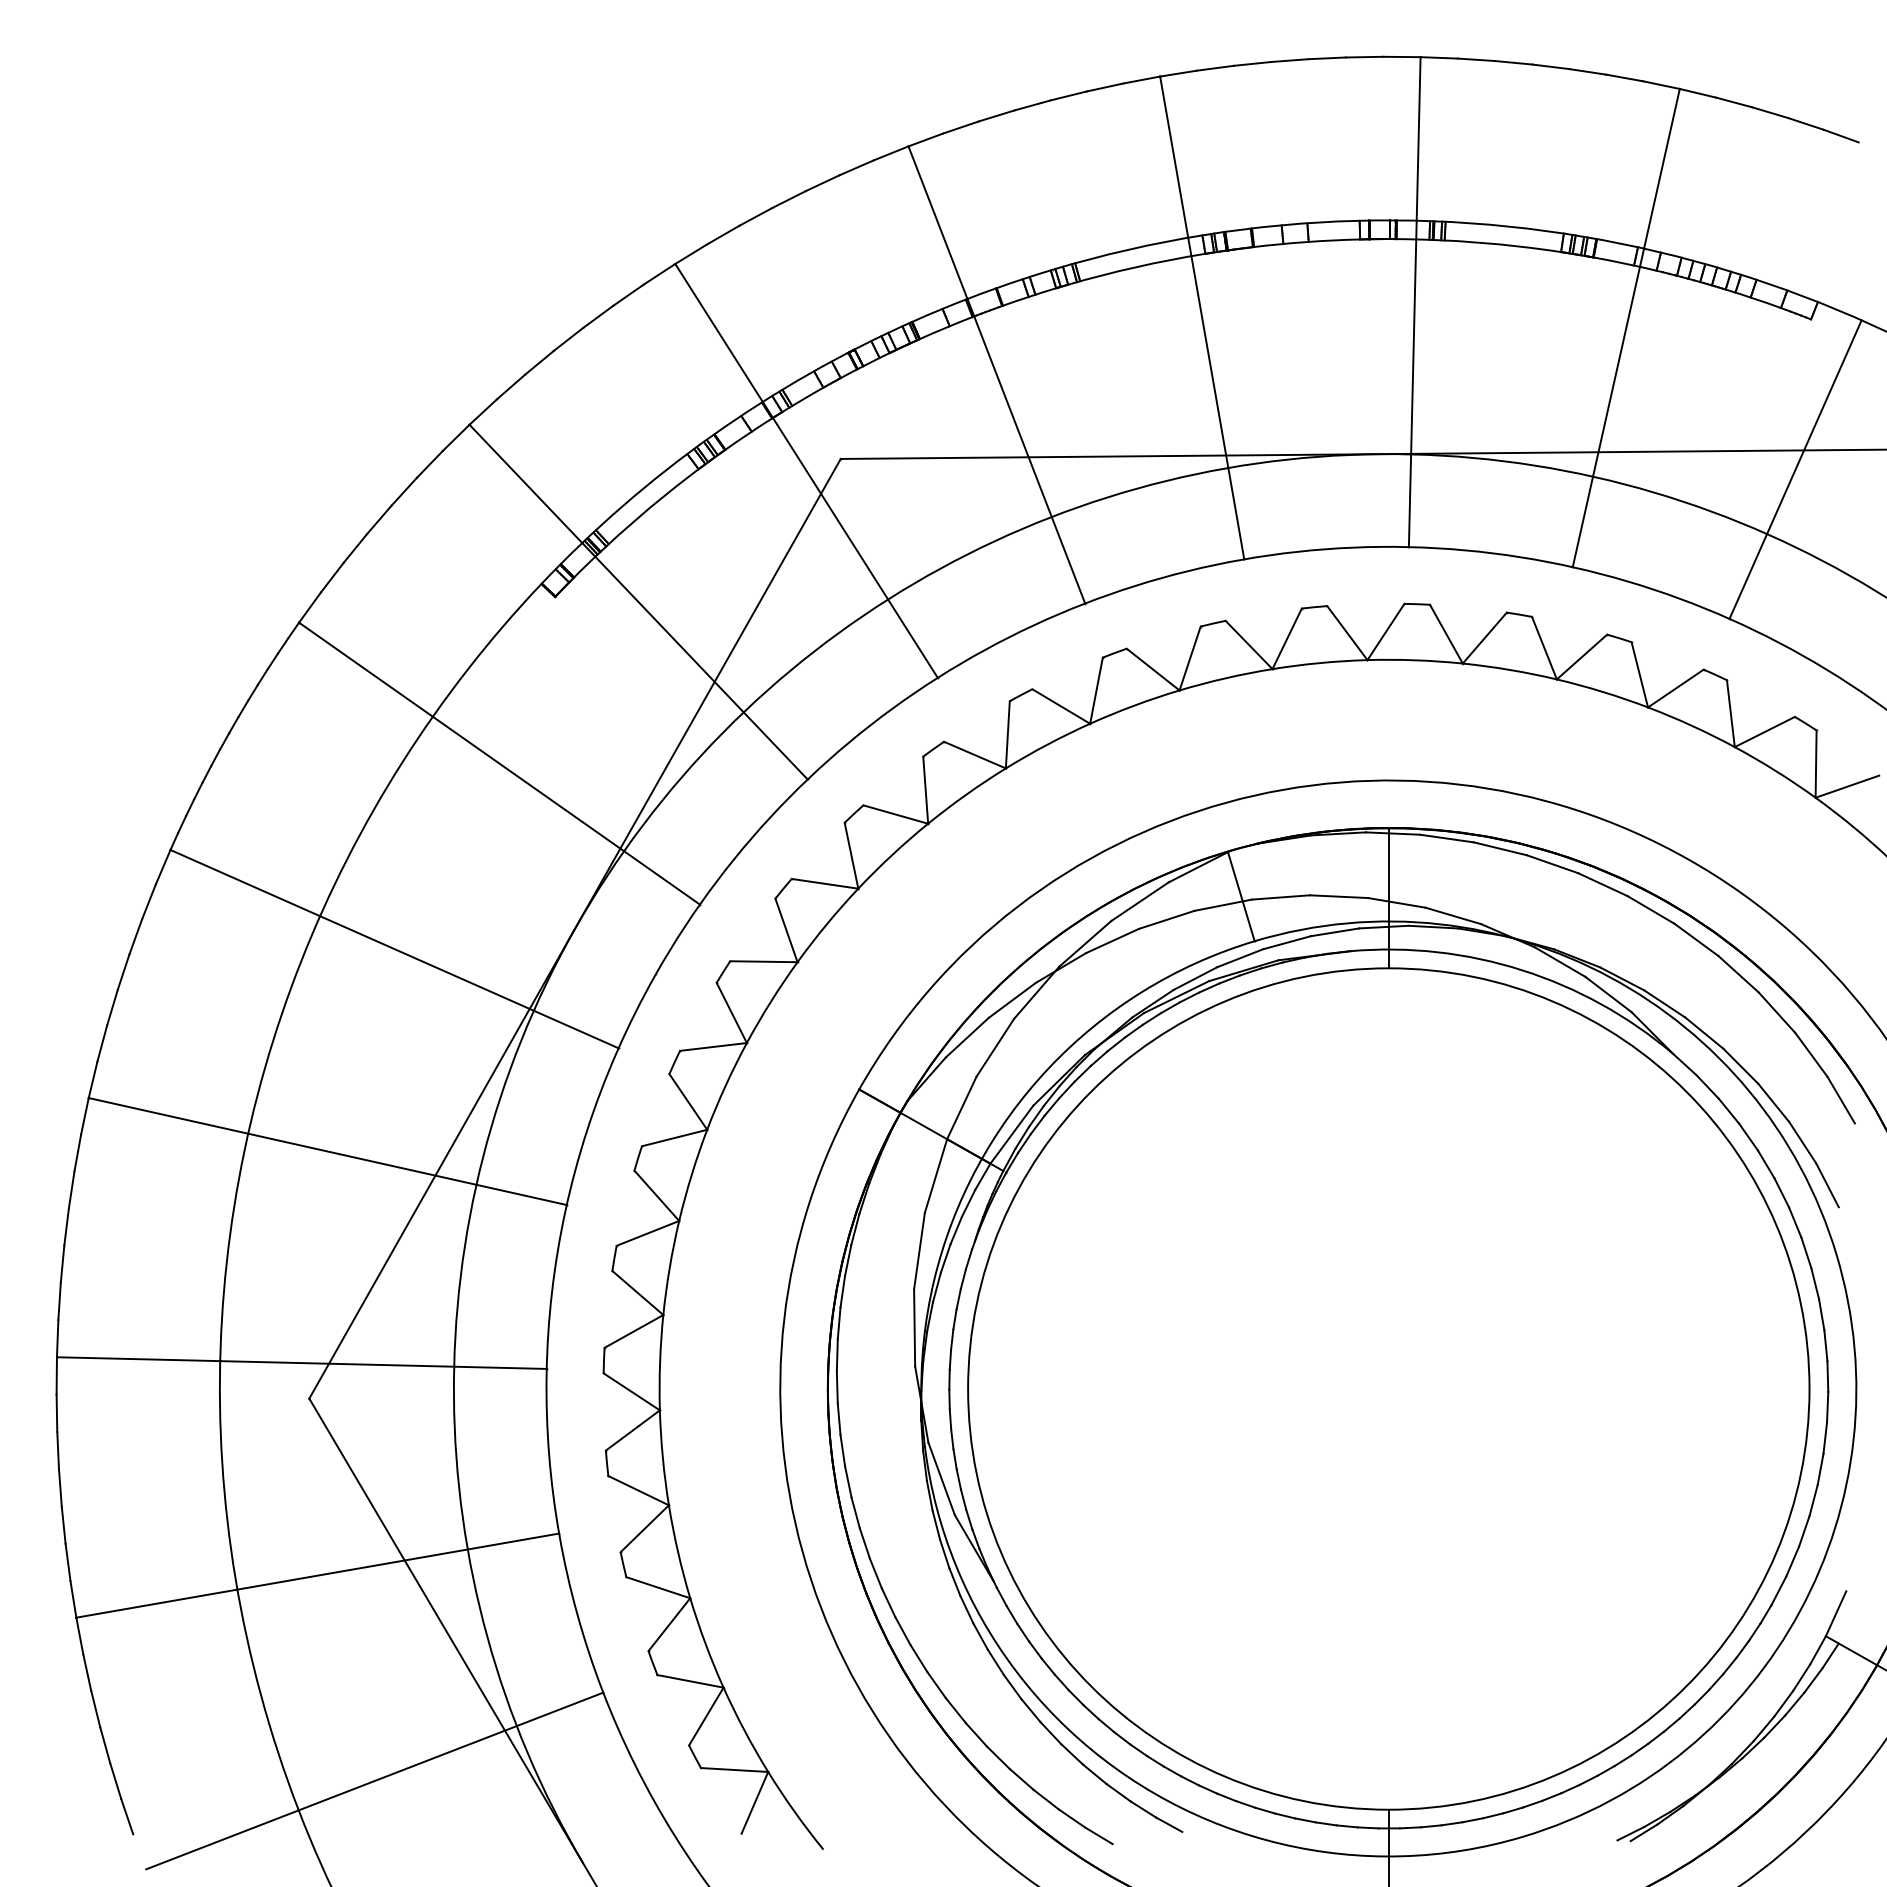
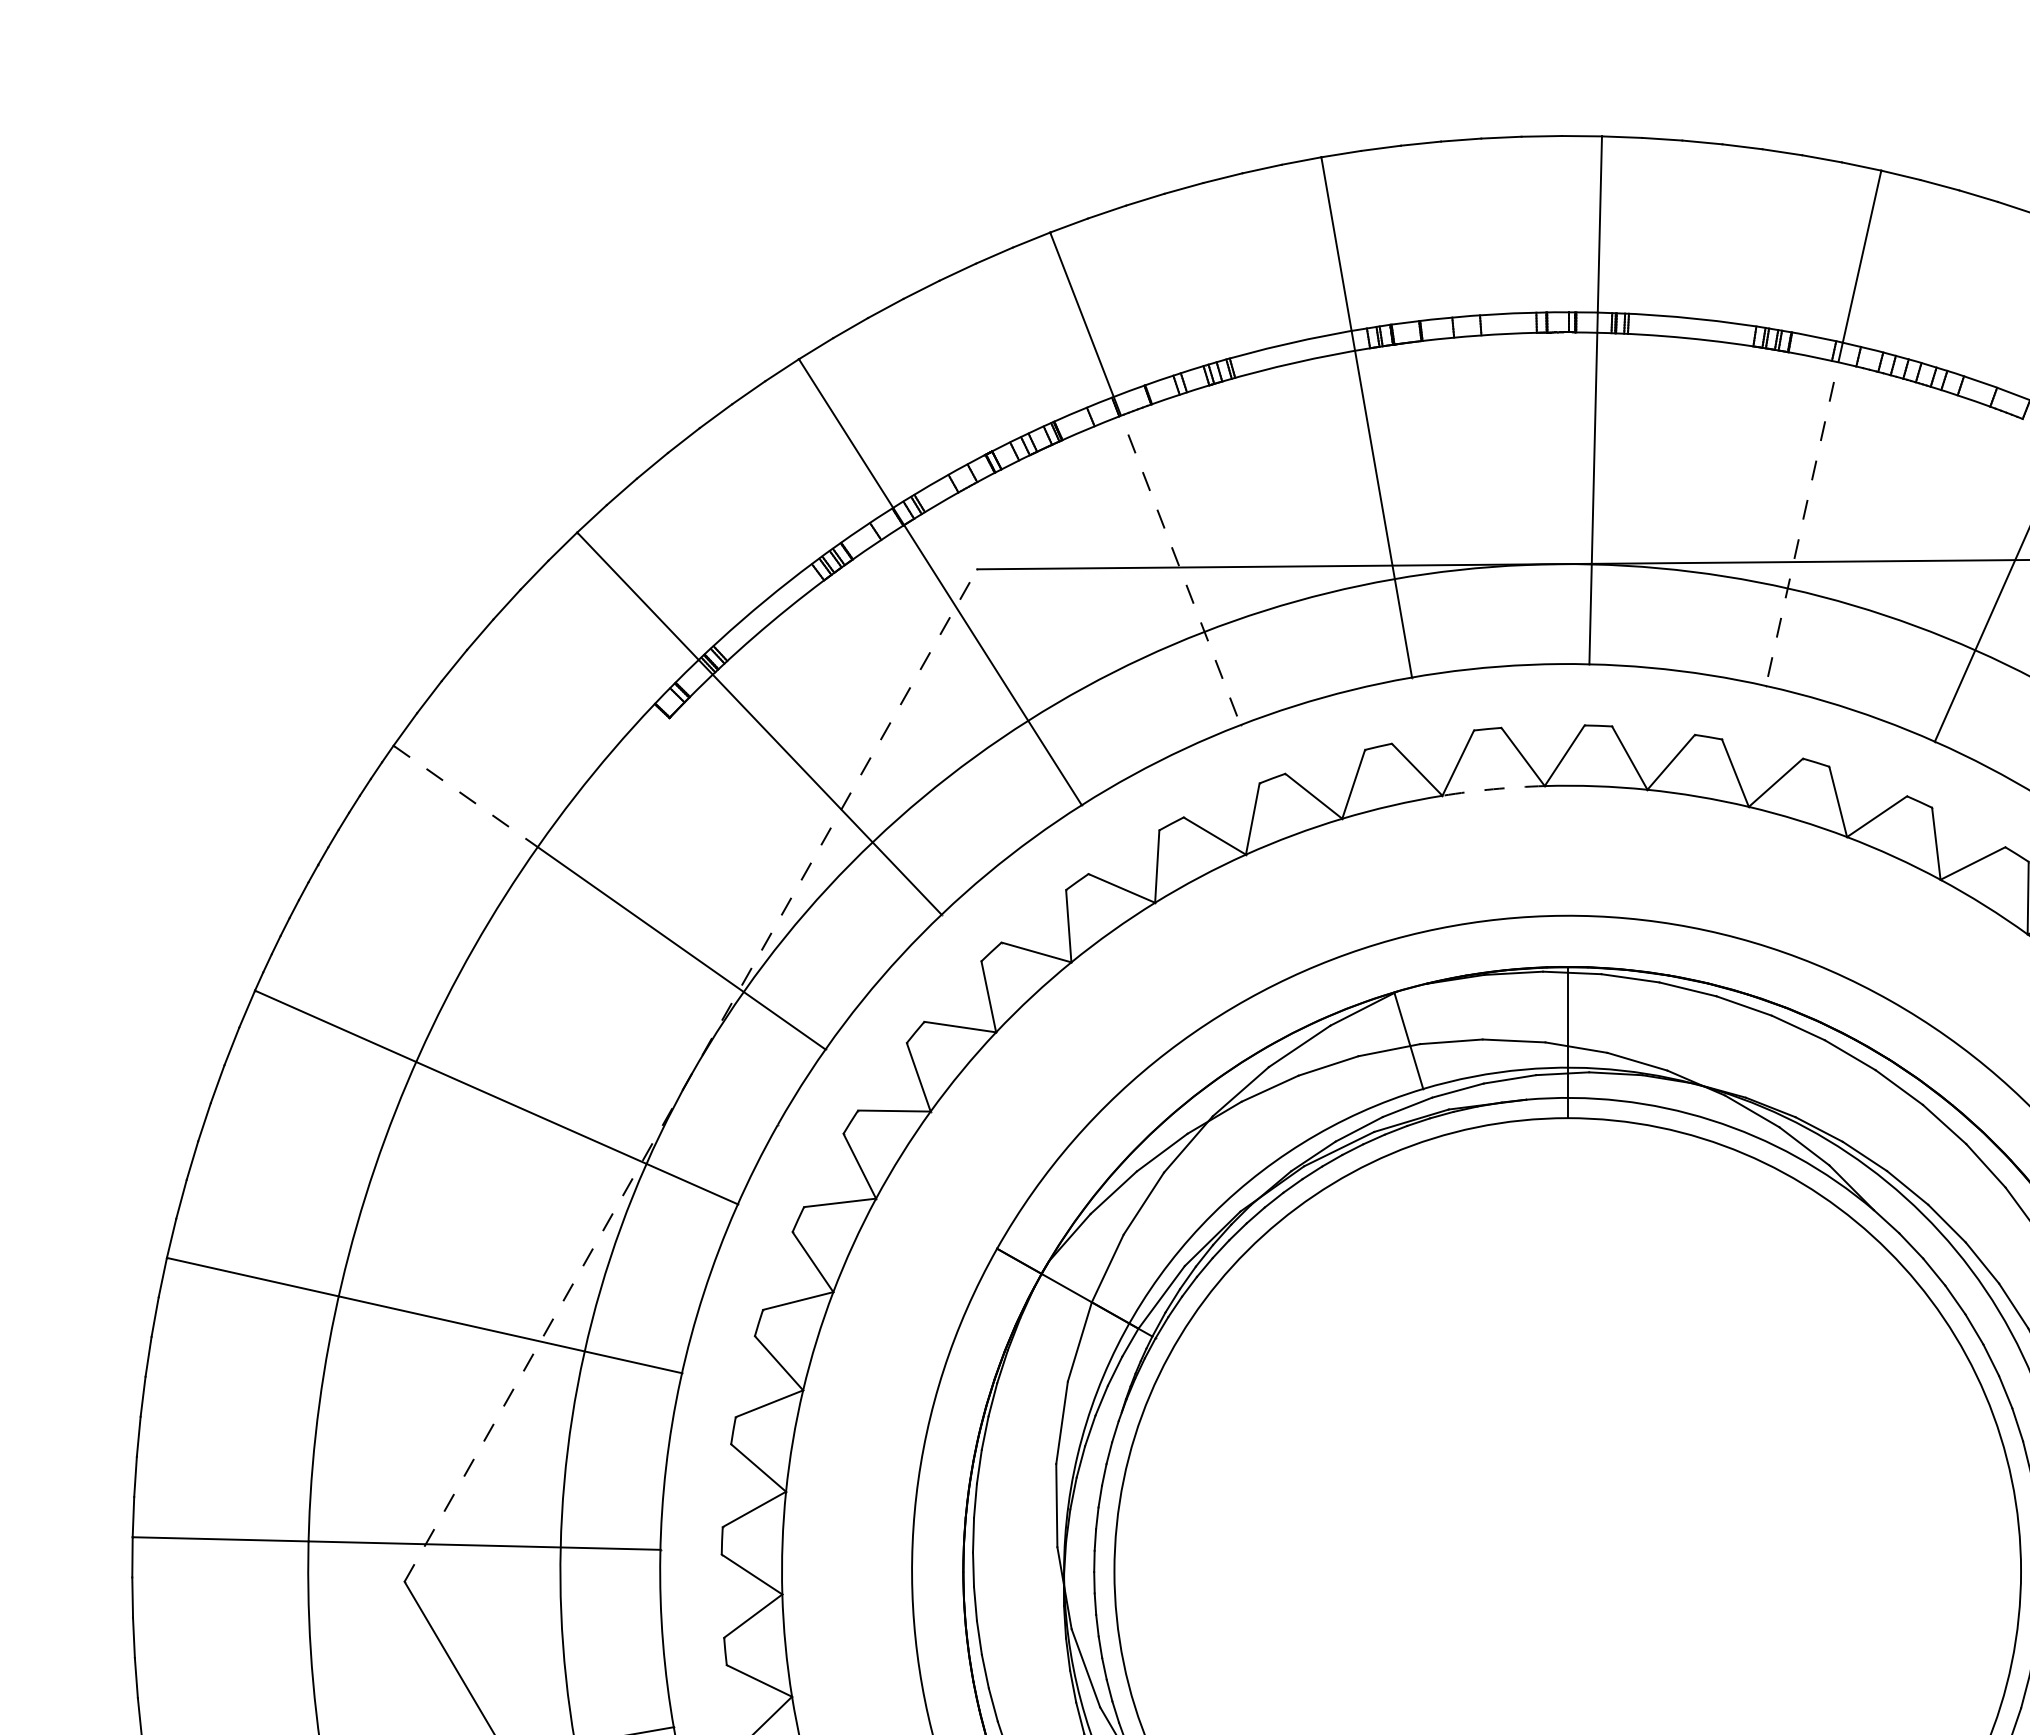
line: (1608, 408) -> (1804, 514), solid -> dashed
line: (1026, 451) -> (1177, 561), solid -> dashed
arc: (1319, 663) -> (1493, 789), solid -> dashed
line: (365, 669) -> (465, 796), solid -> dashed
line: (575, 928) -> (691, 1075), solid -> dashed

